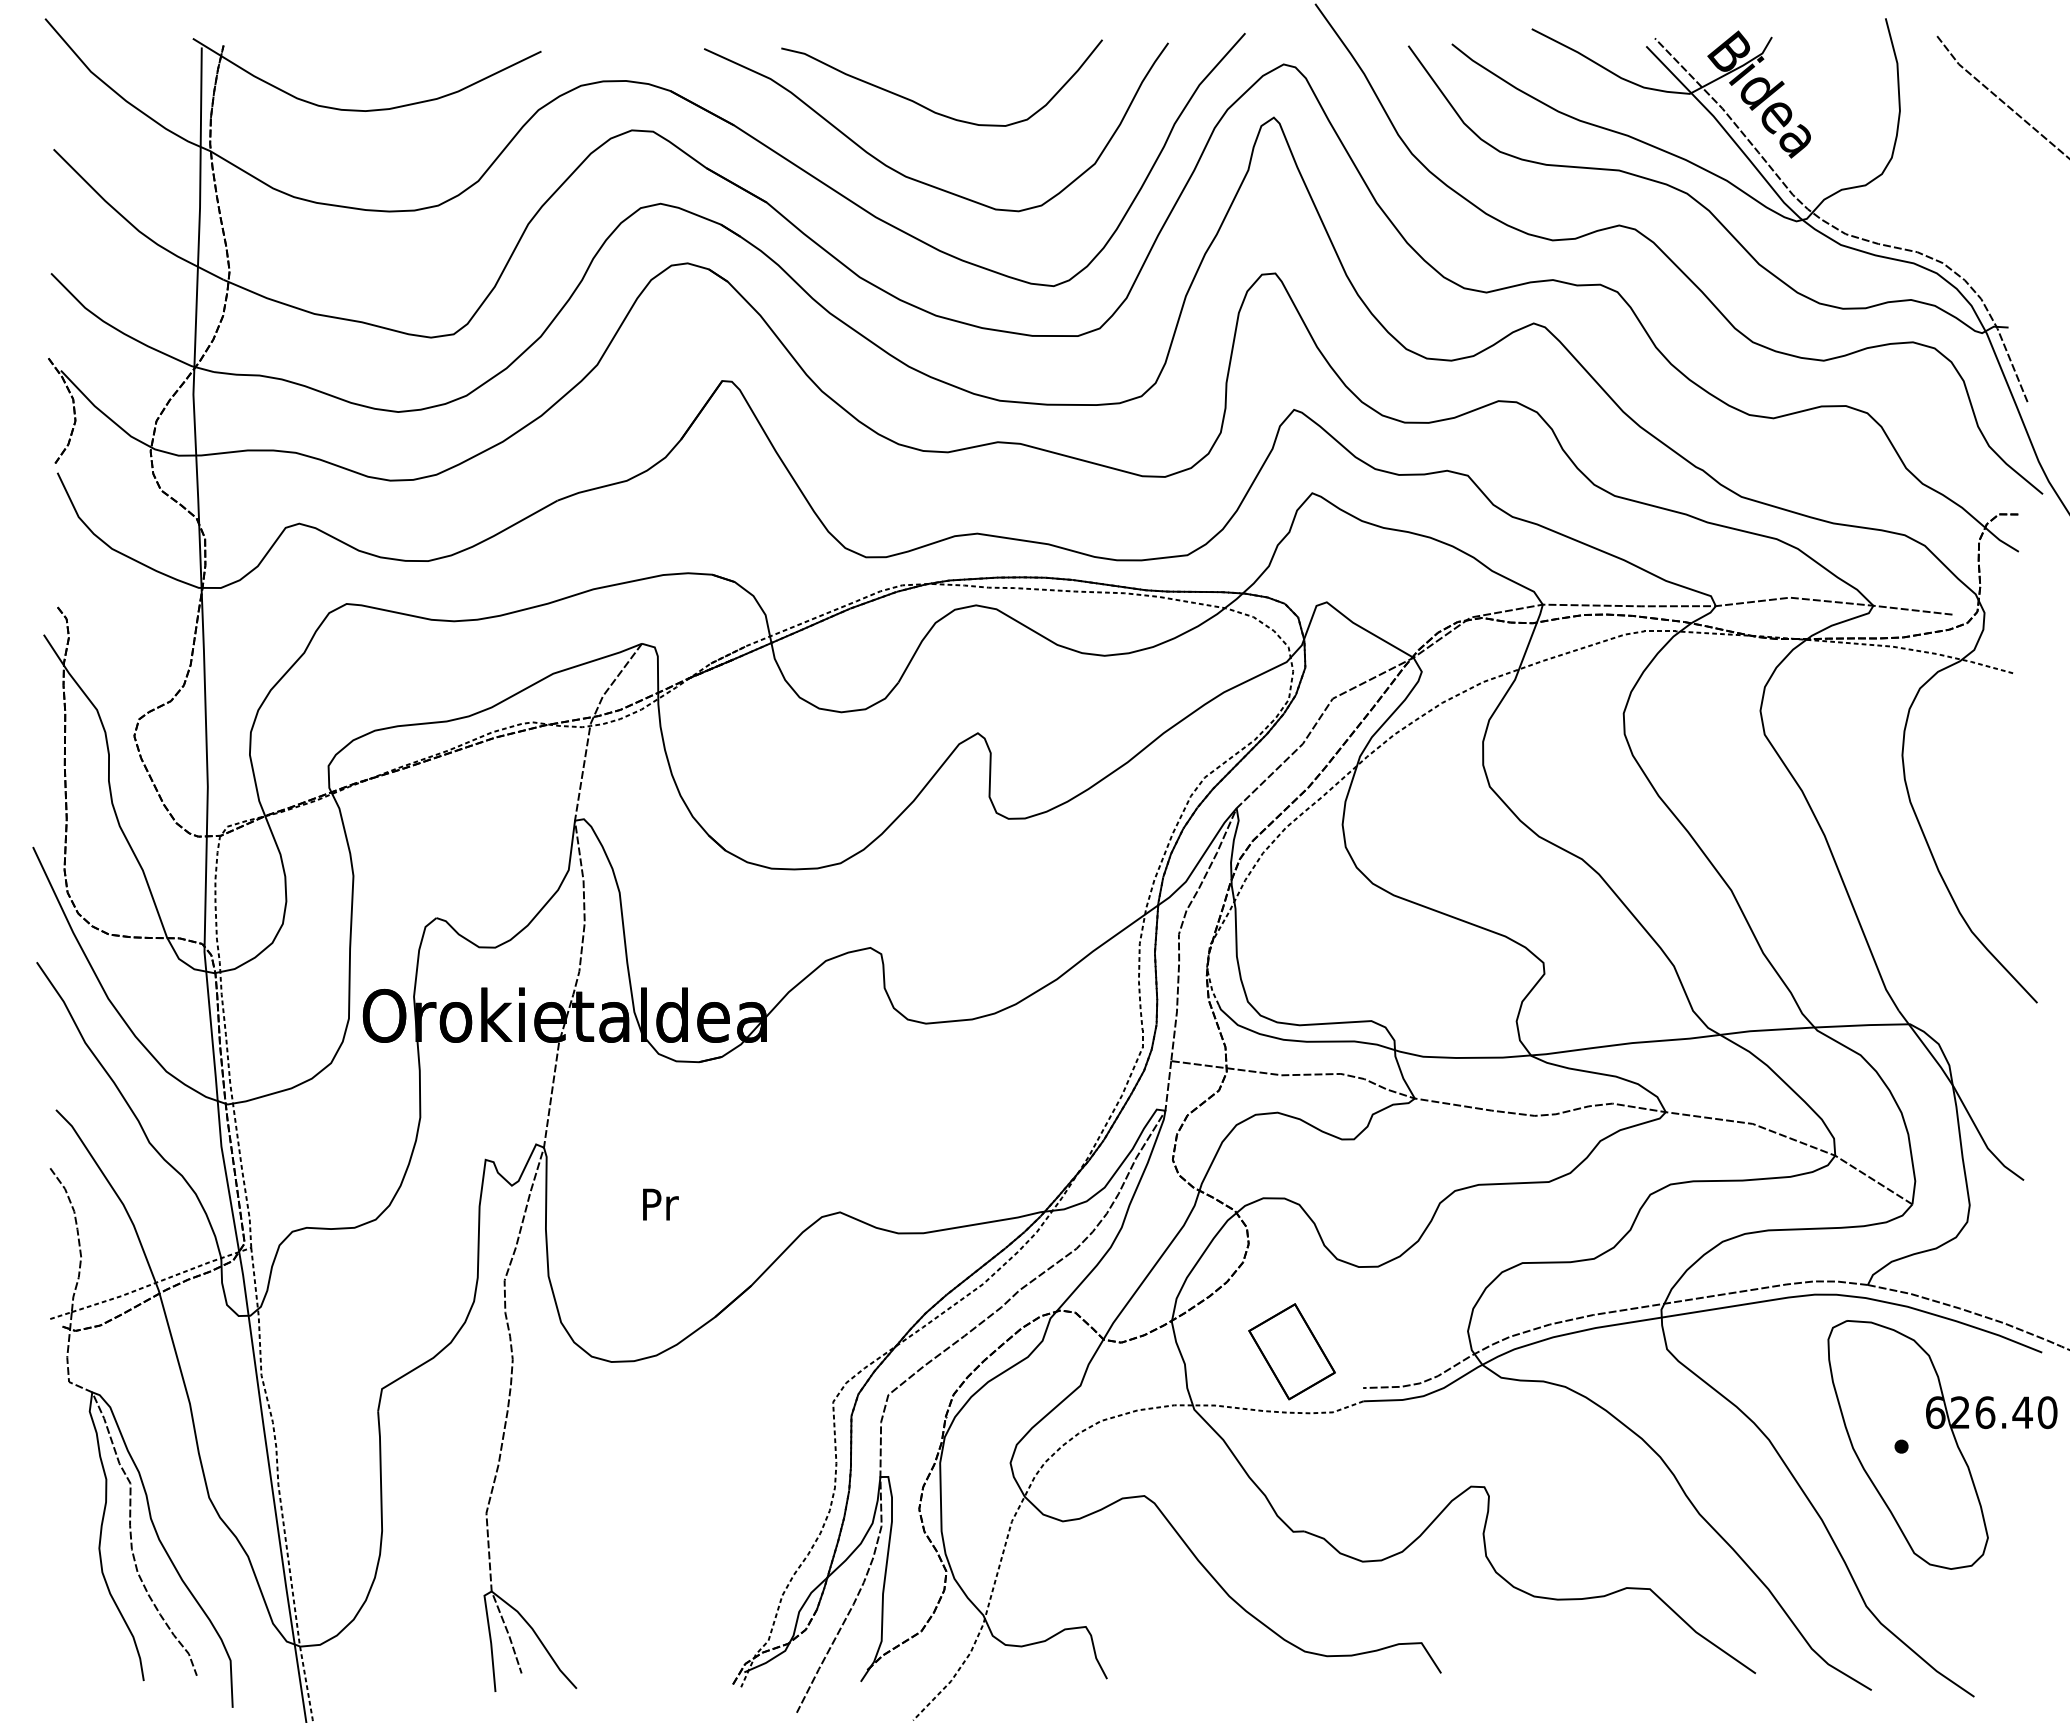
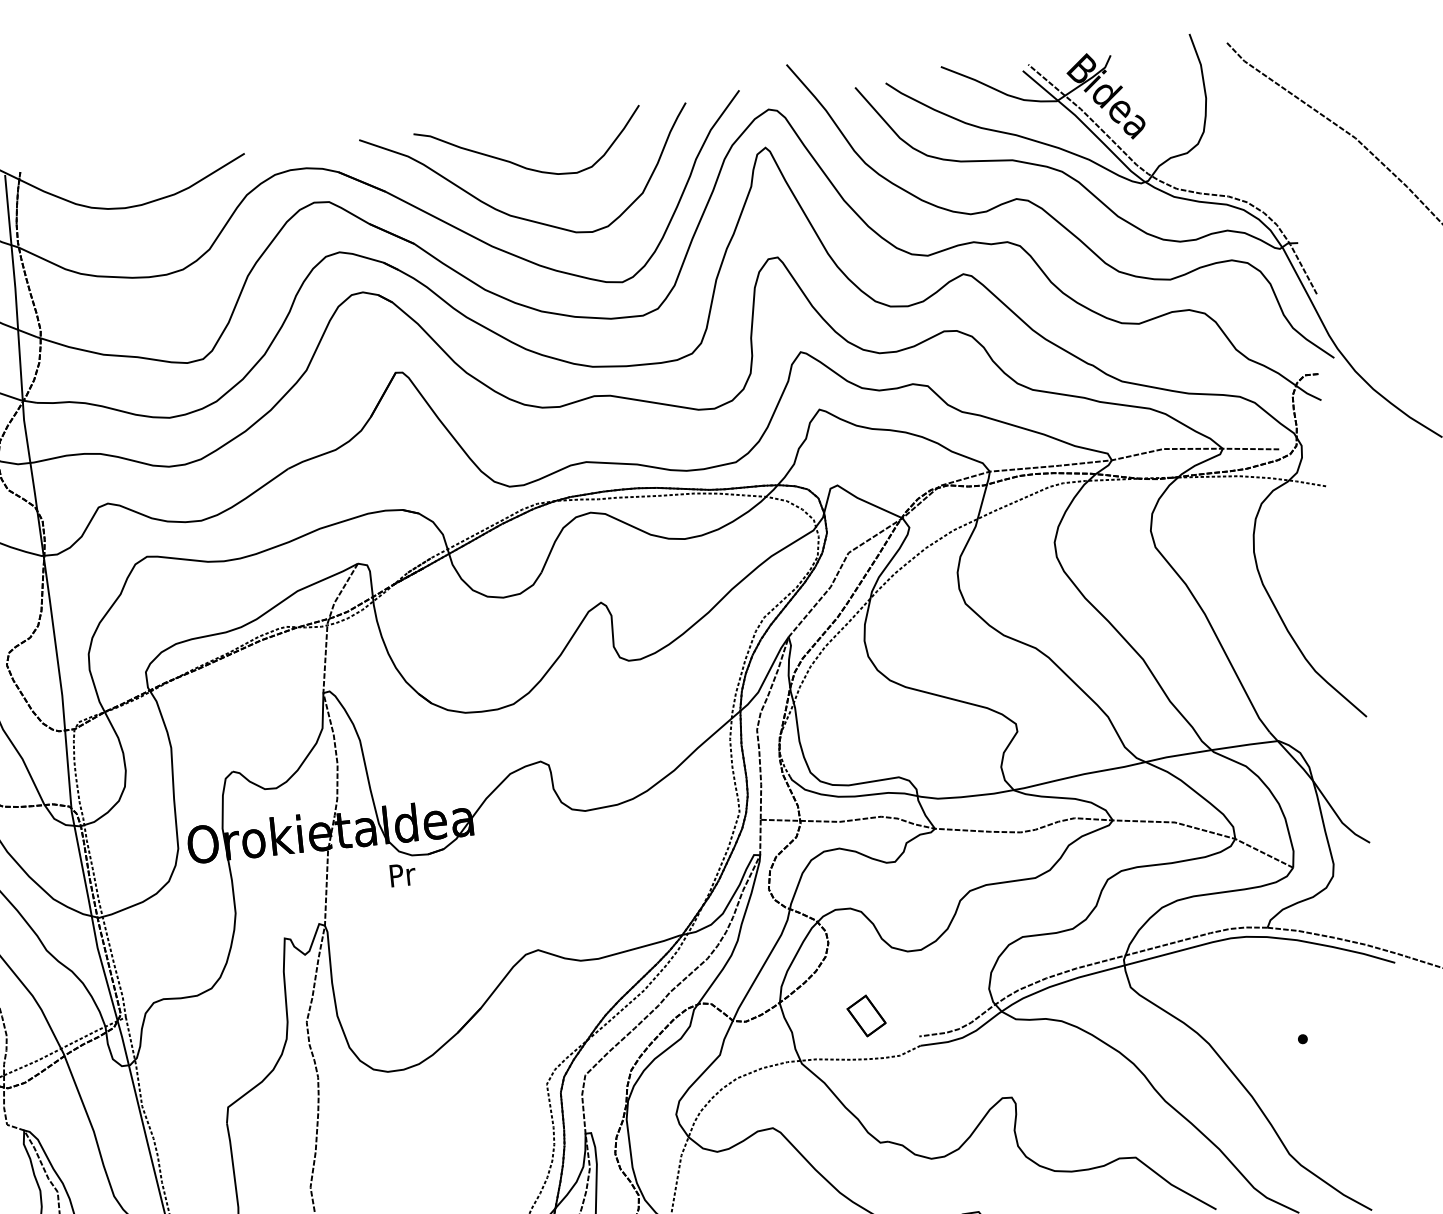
text: (660, 1204) -> (402, 874), moved
part: (1291, 1351) -> (866, 1015), size x0.6
part: (1942, 1444) -> (1331, 1034), removed

